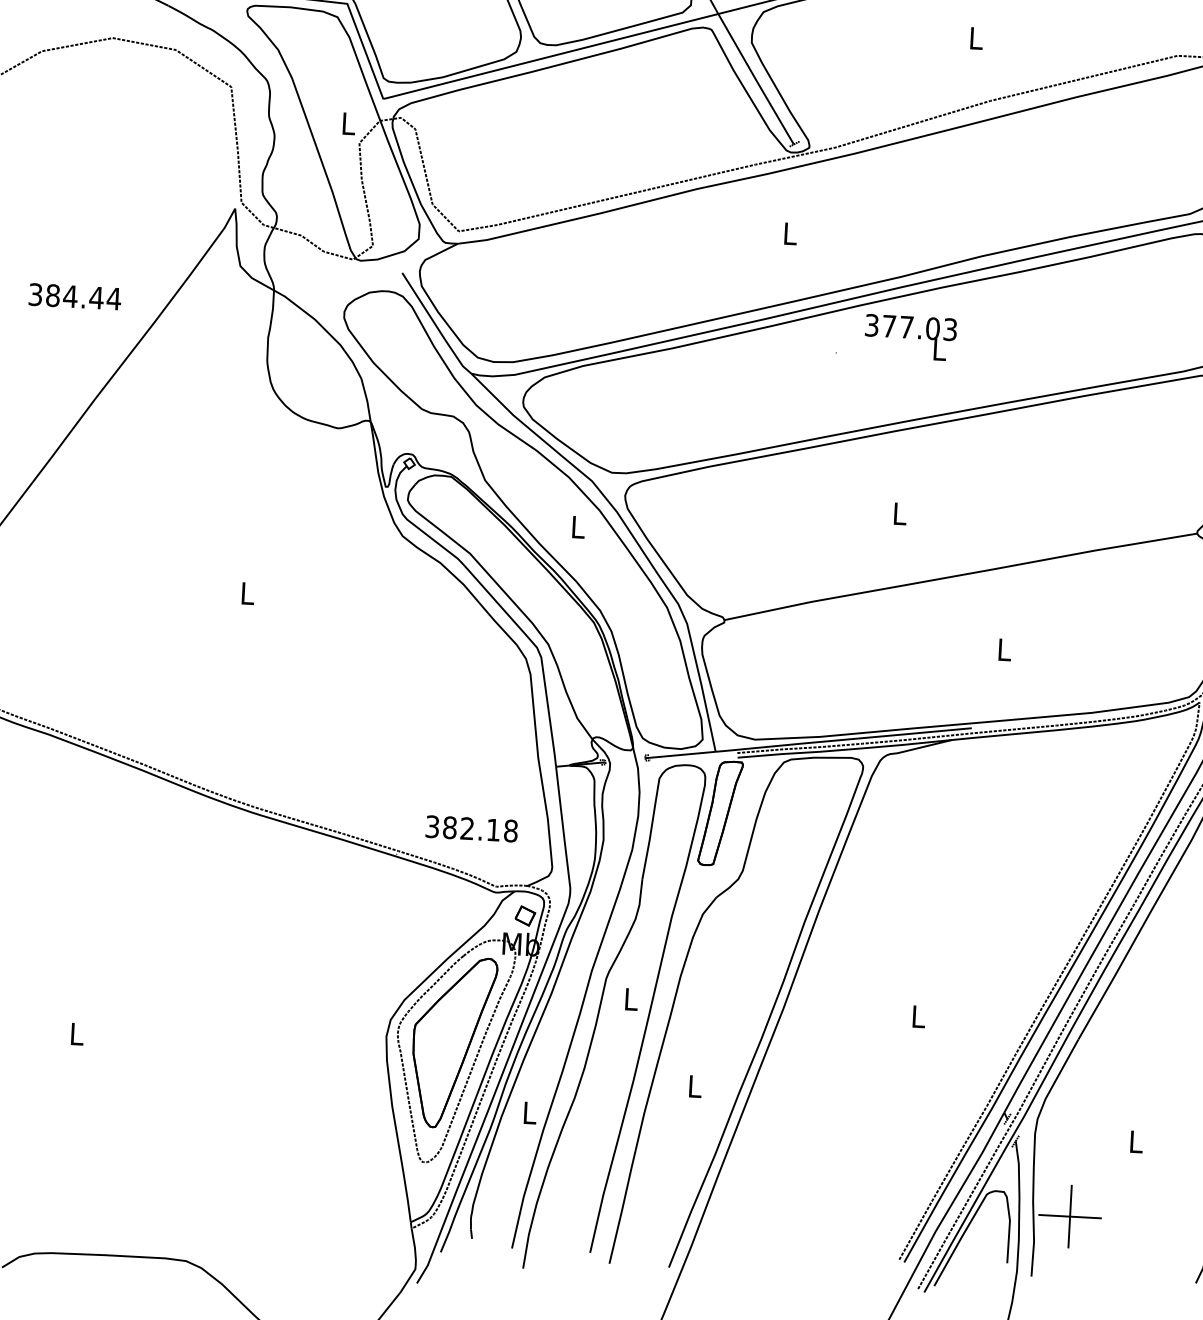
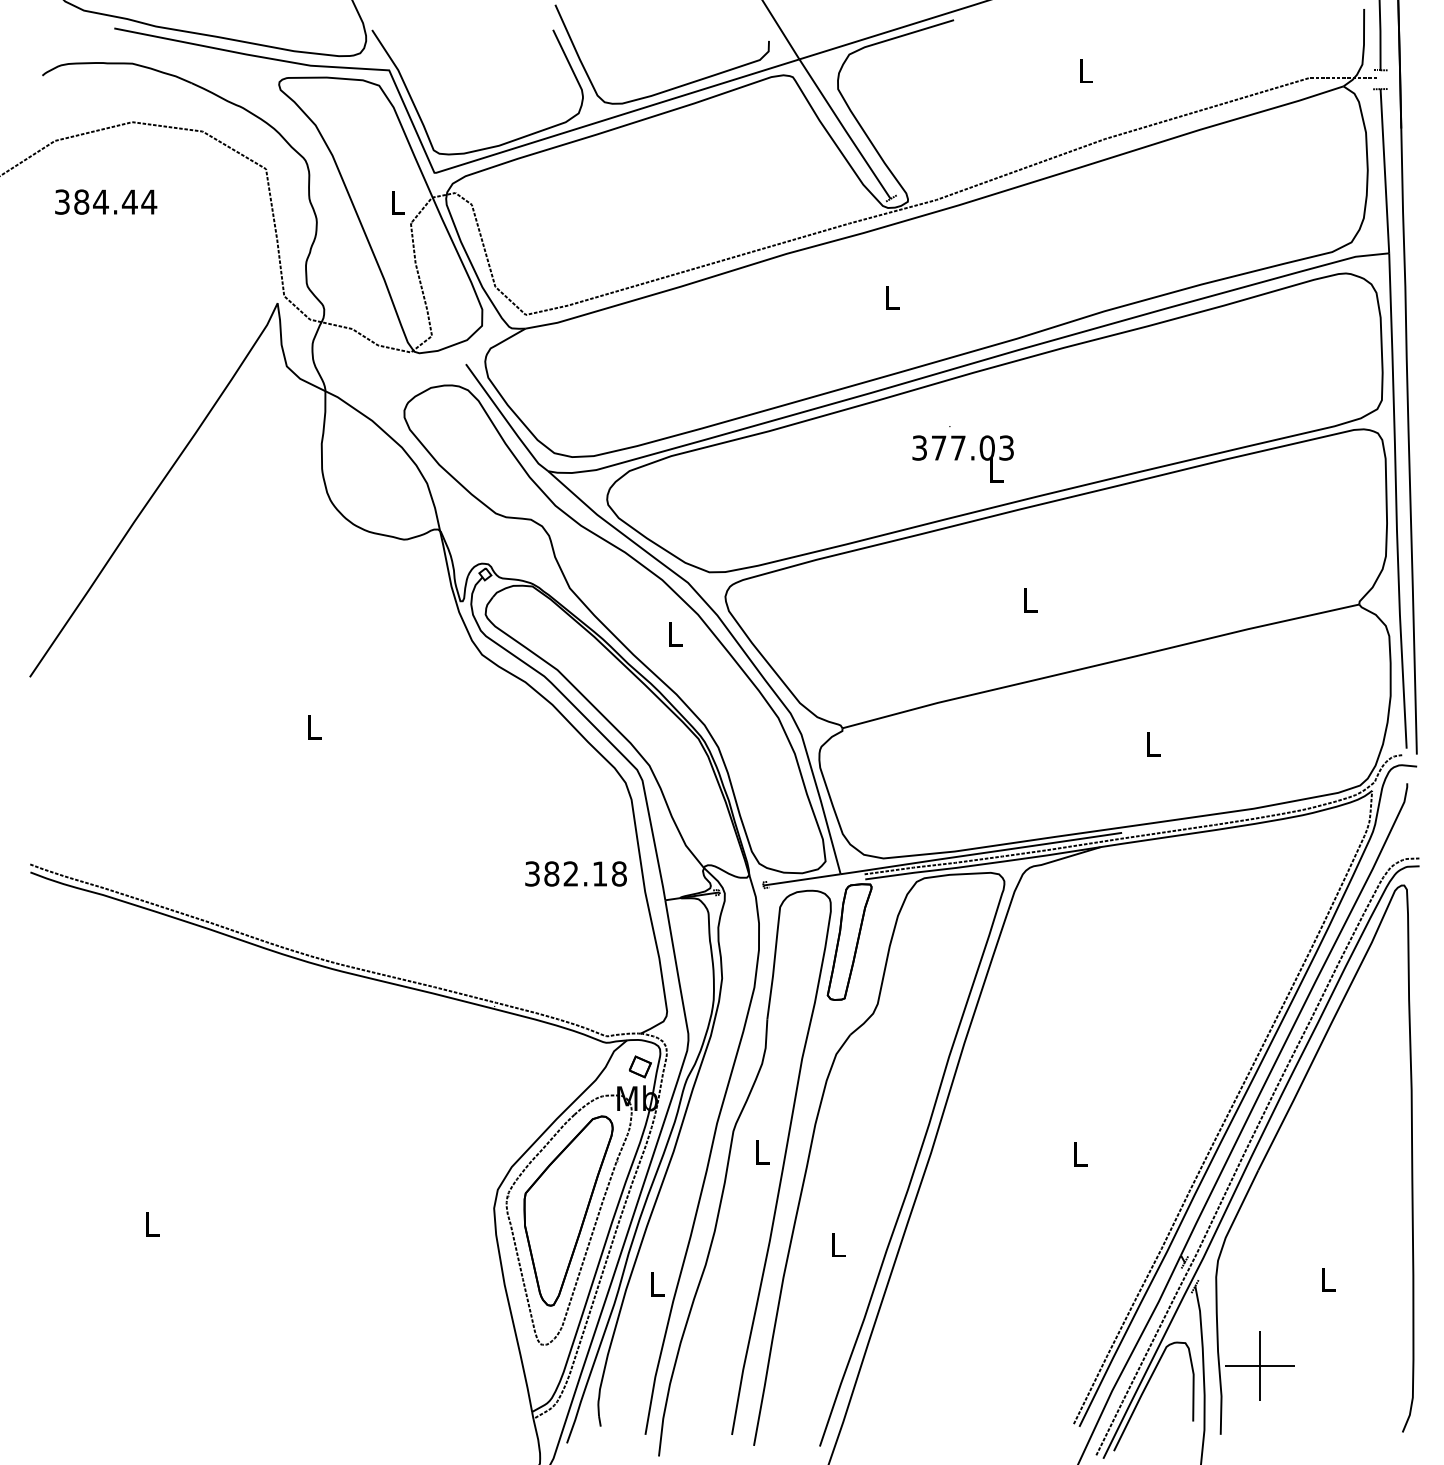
text: (75, 296) -> (106, 201), moved
text: (910, 336) -> (962, 458), moved
text: (471, 828) -> (575, 873), moved

